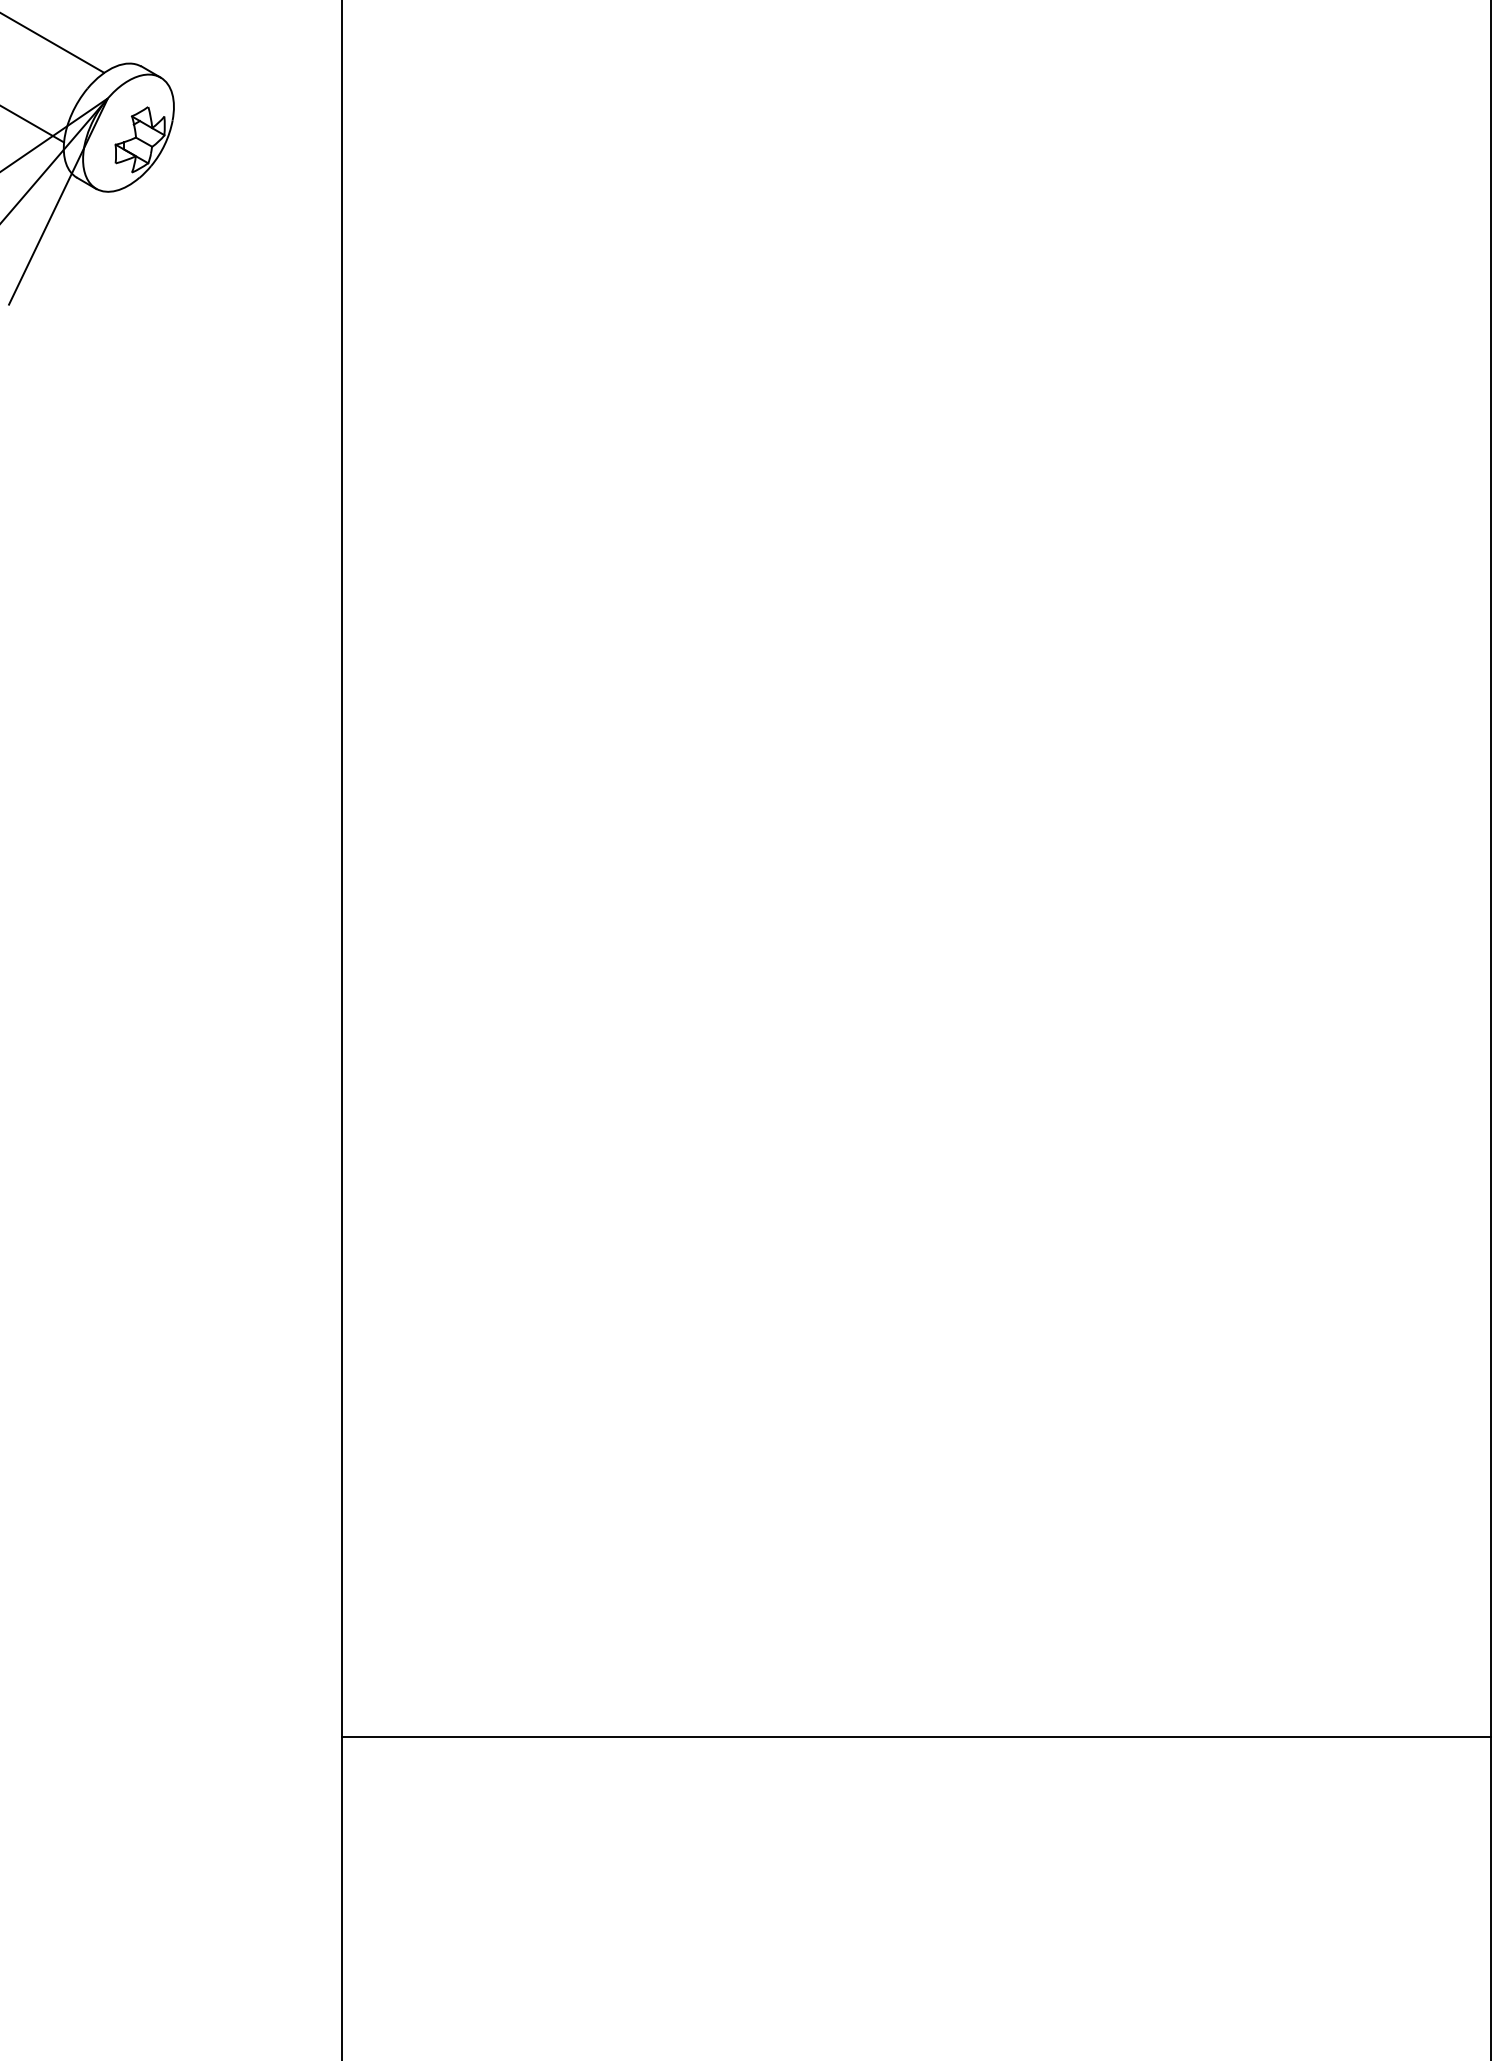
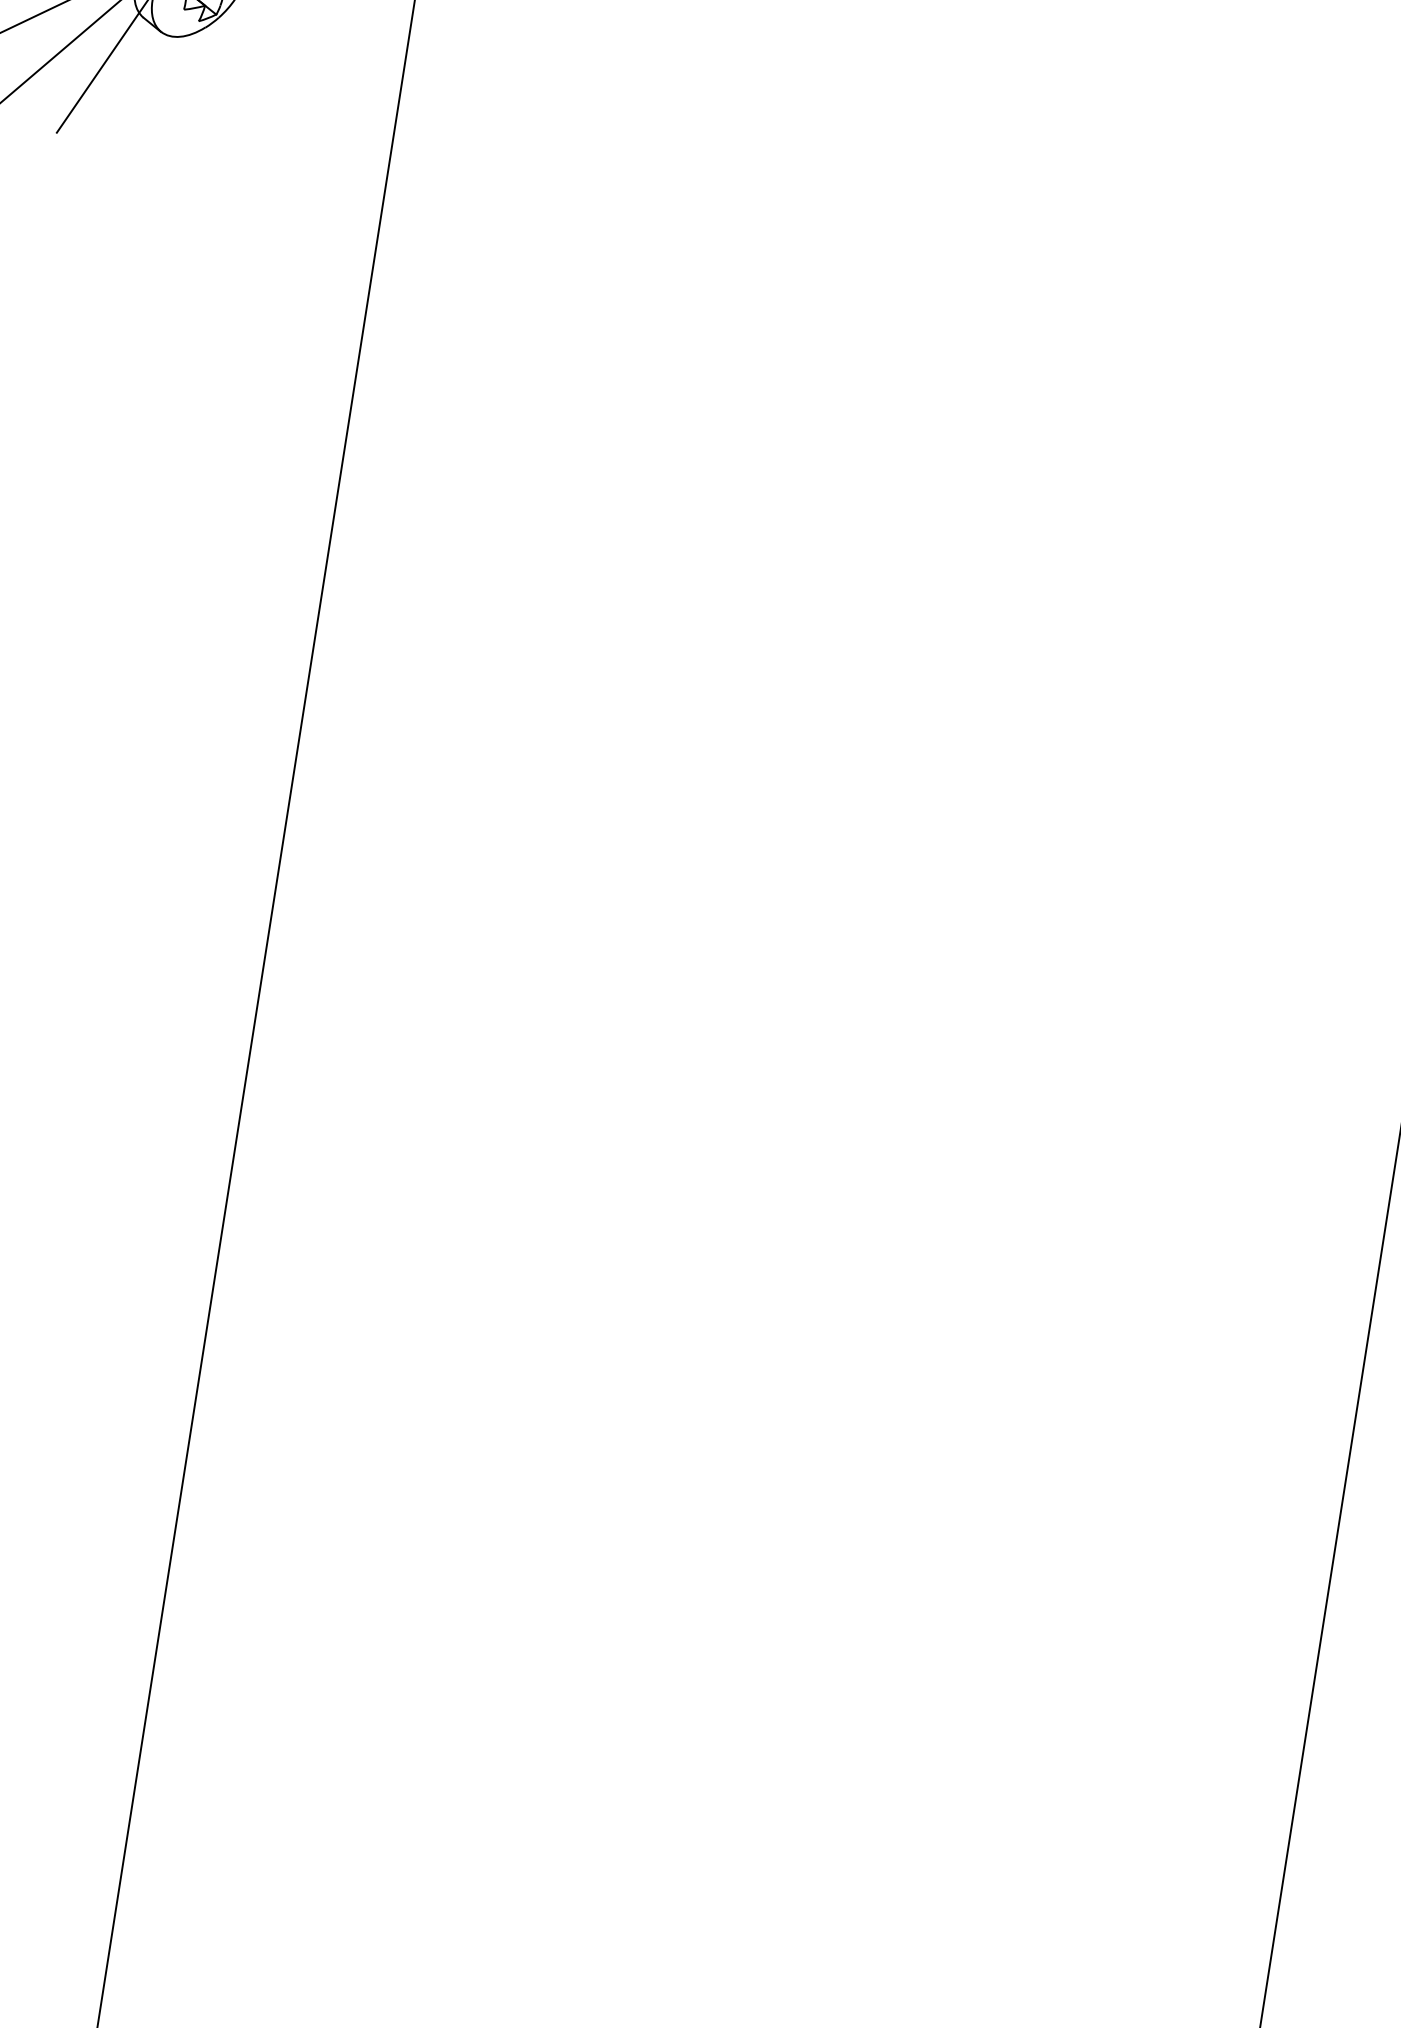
line: (916, 1736) -> (731, 1687), removed

